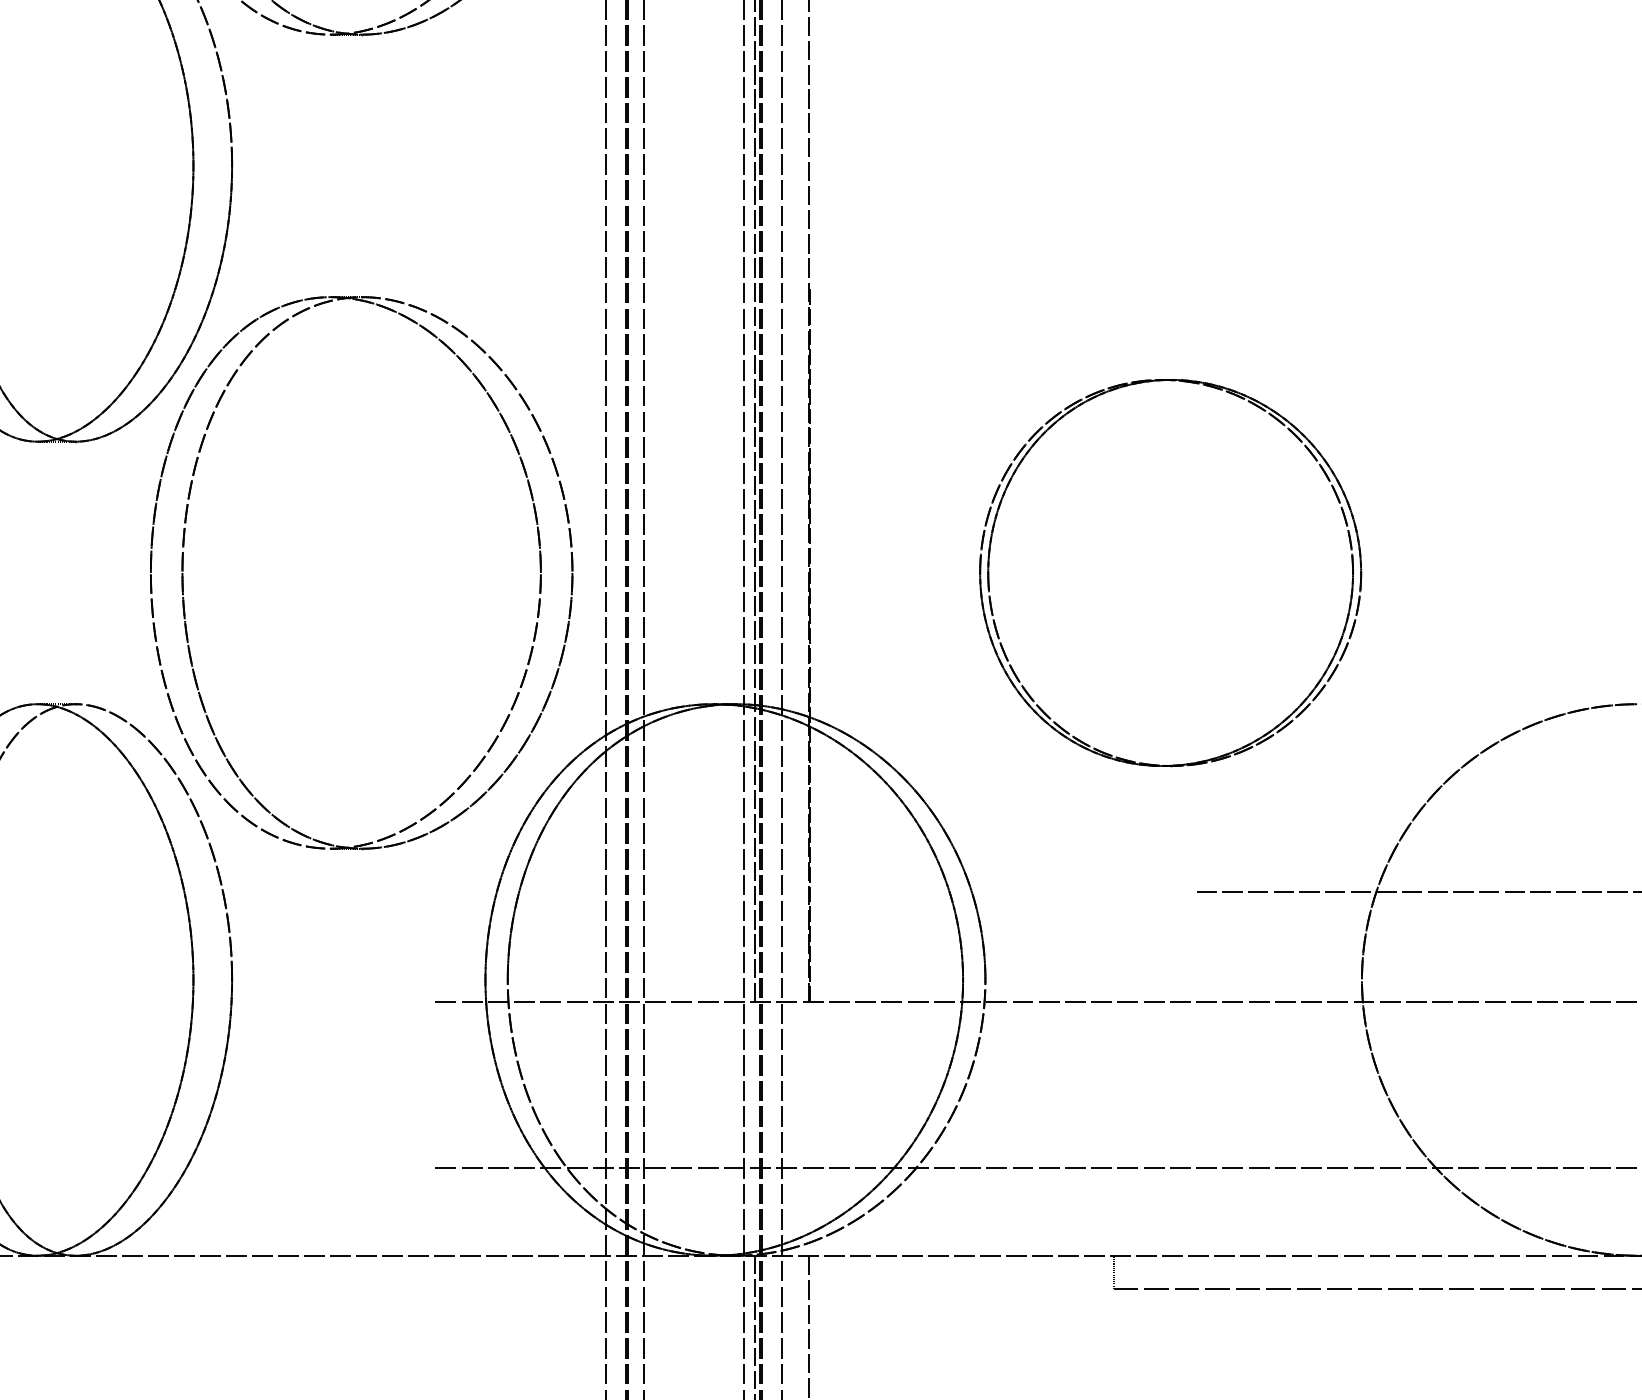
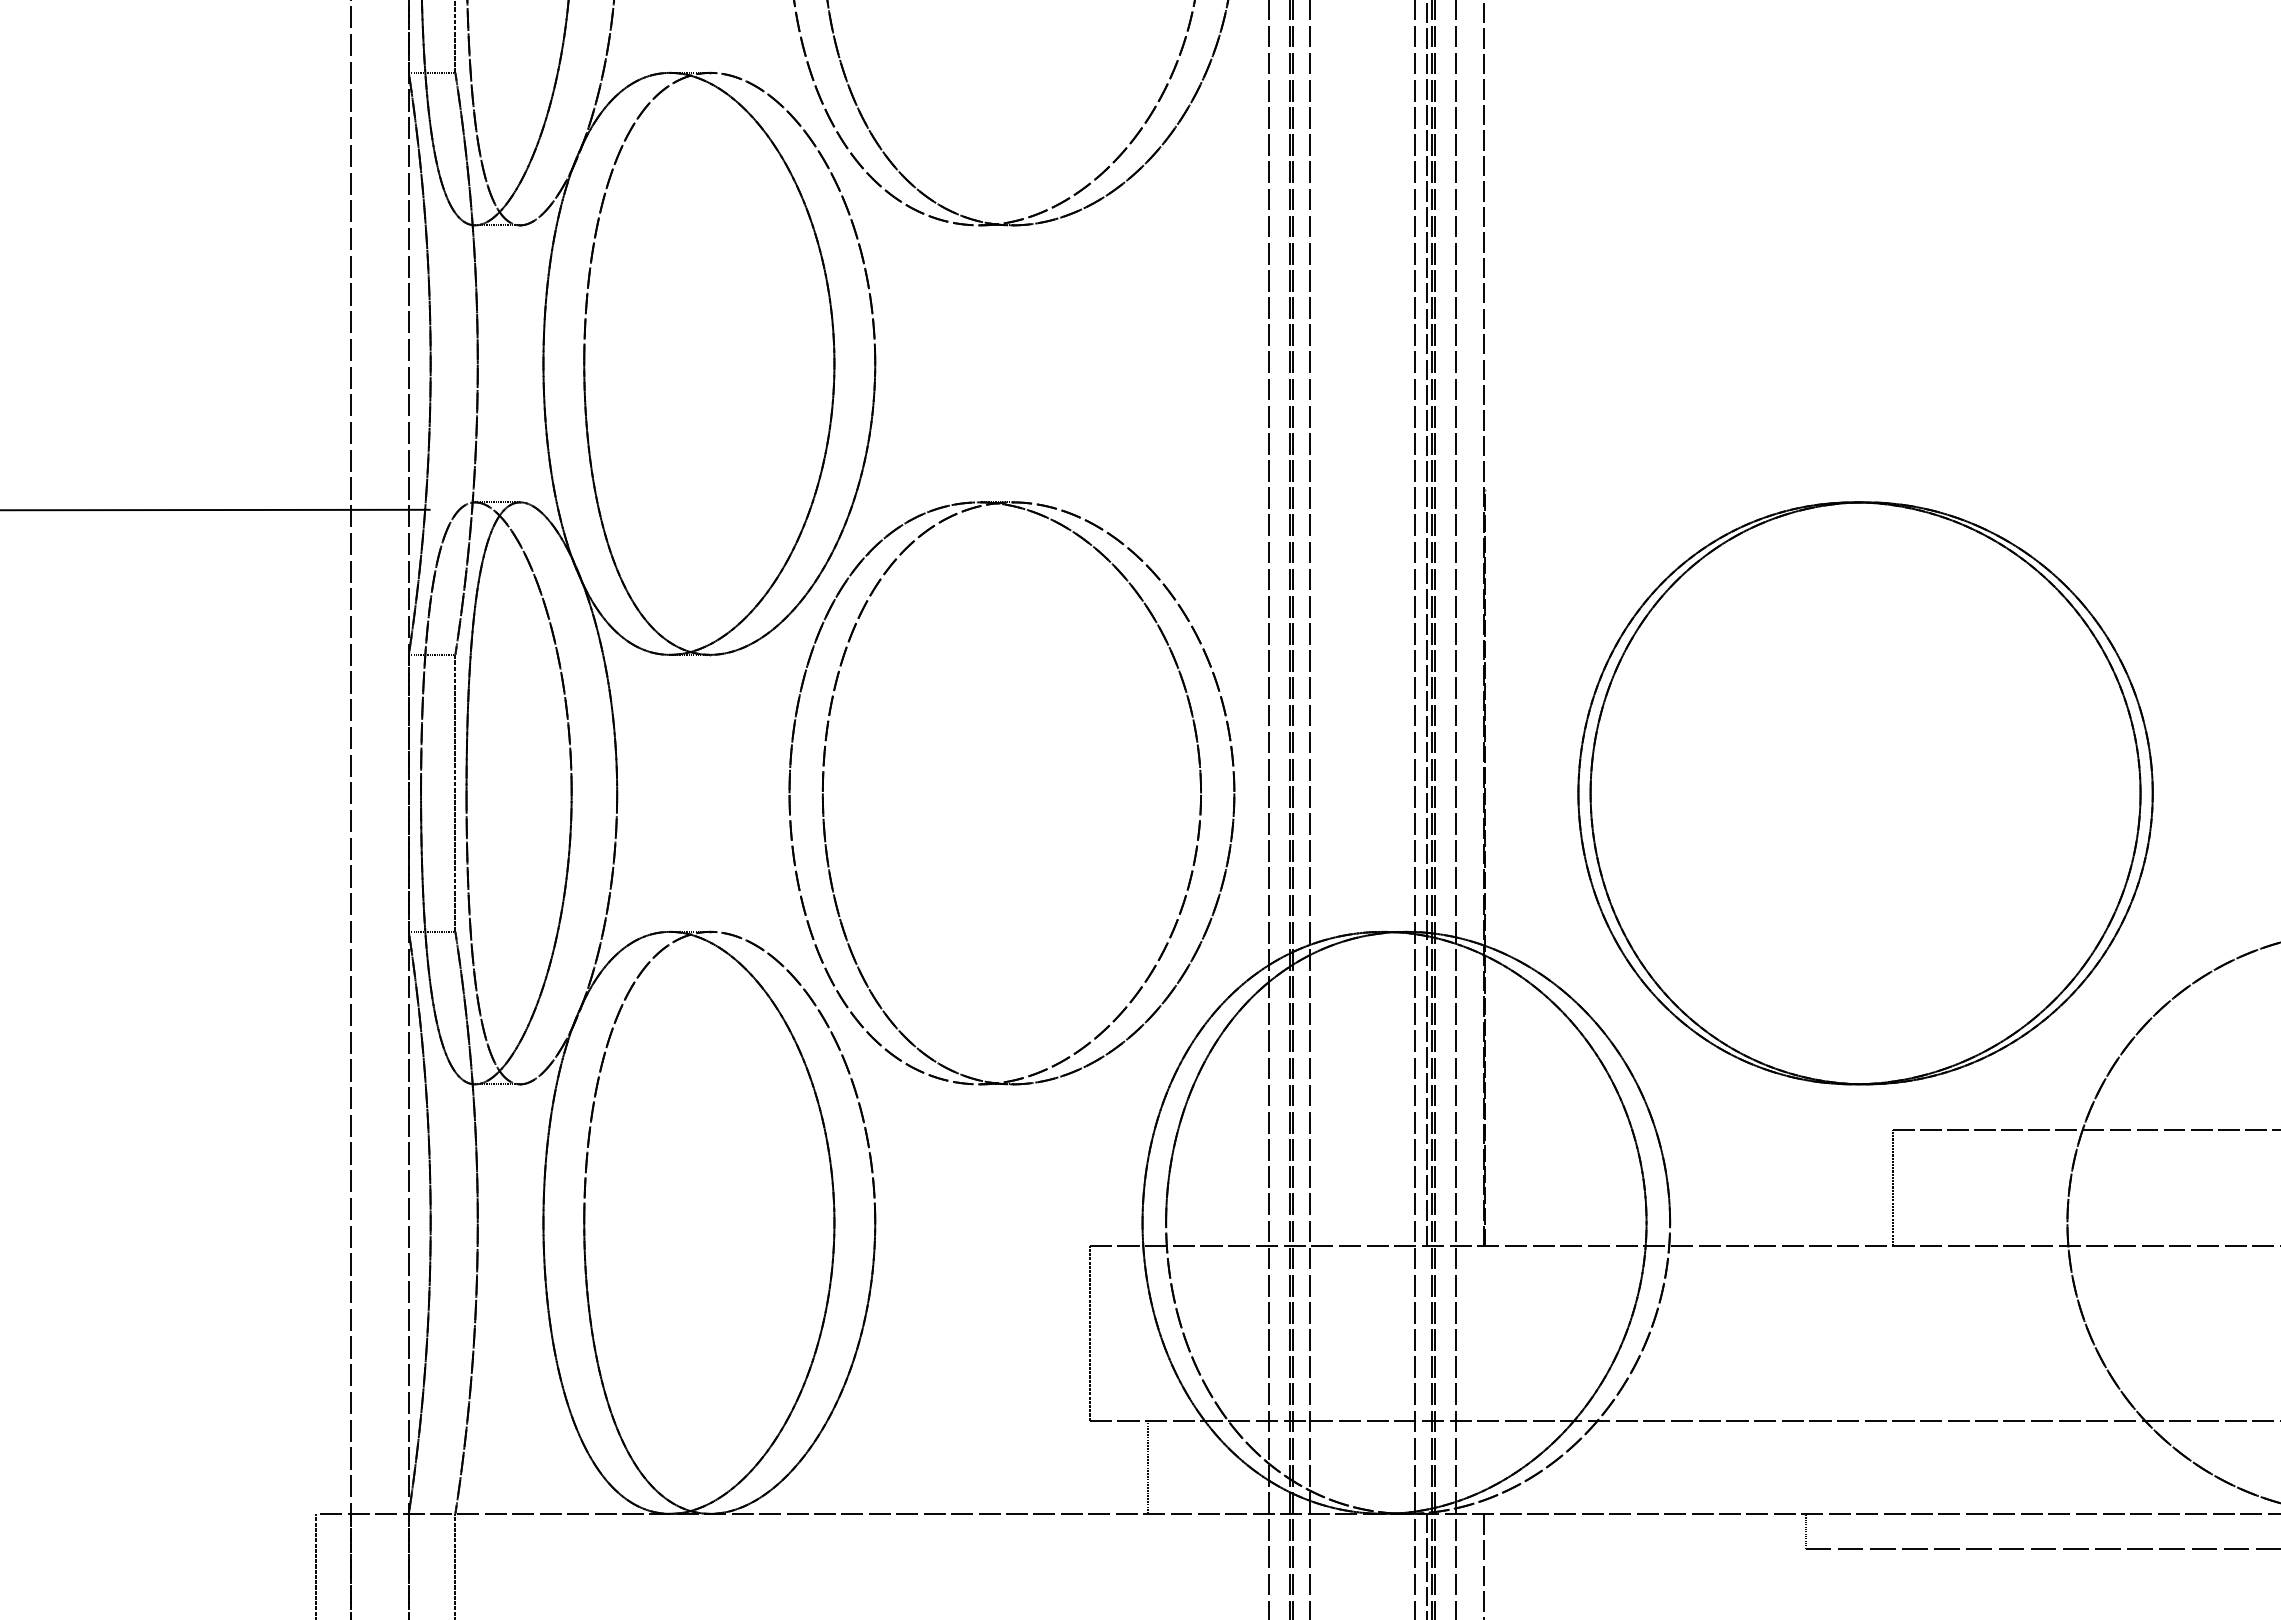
part: (1170, 573) -> (1865, 793), size x1.43
line: (1196, 946) -> (1892, 1187), added
line: (435, 1084) -> (1089, 1333), added
line: (490, 1210) -> (1147, 1466), added

